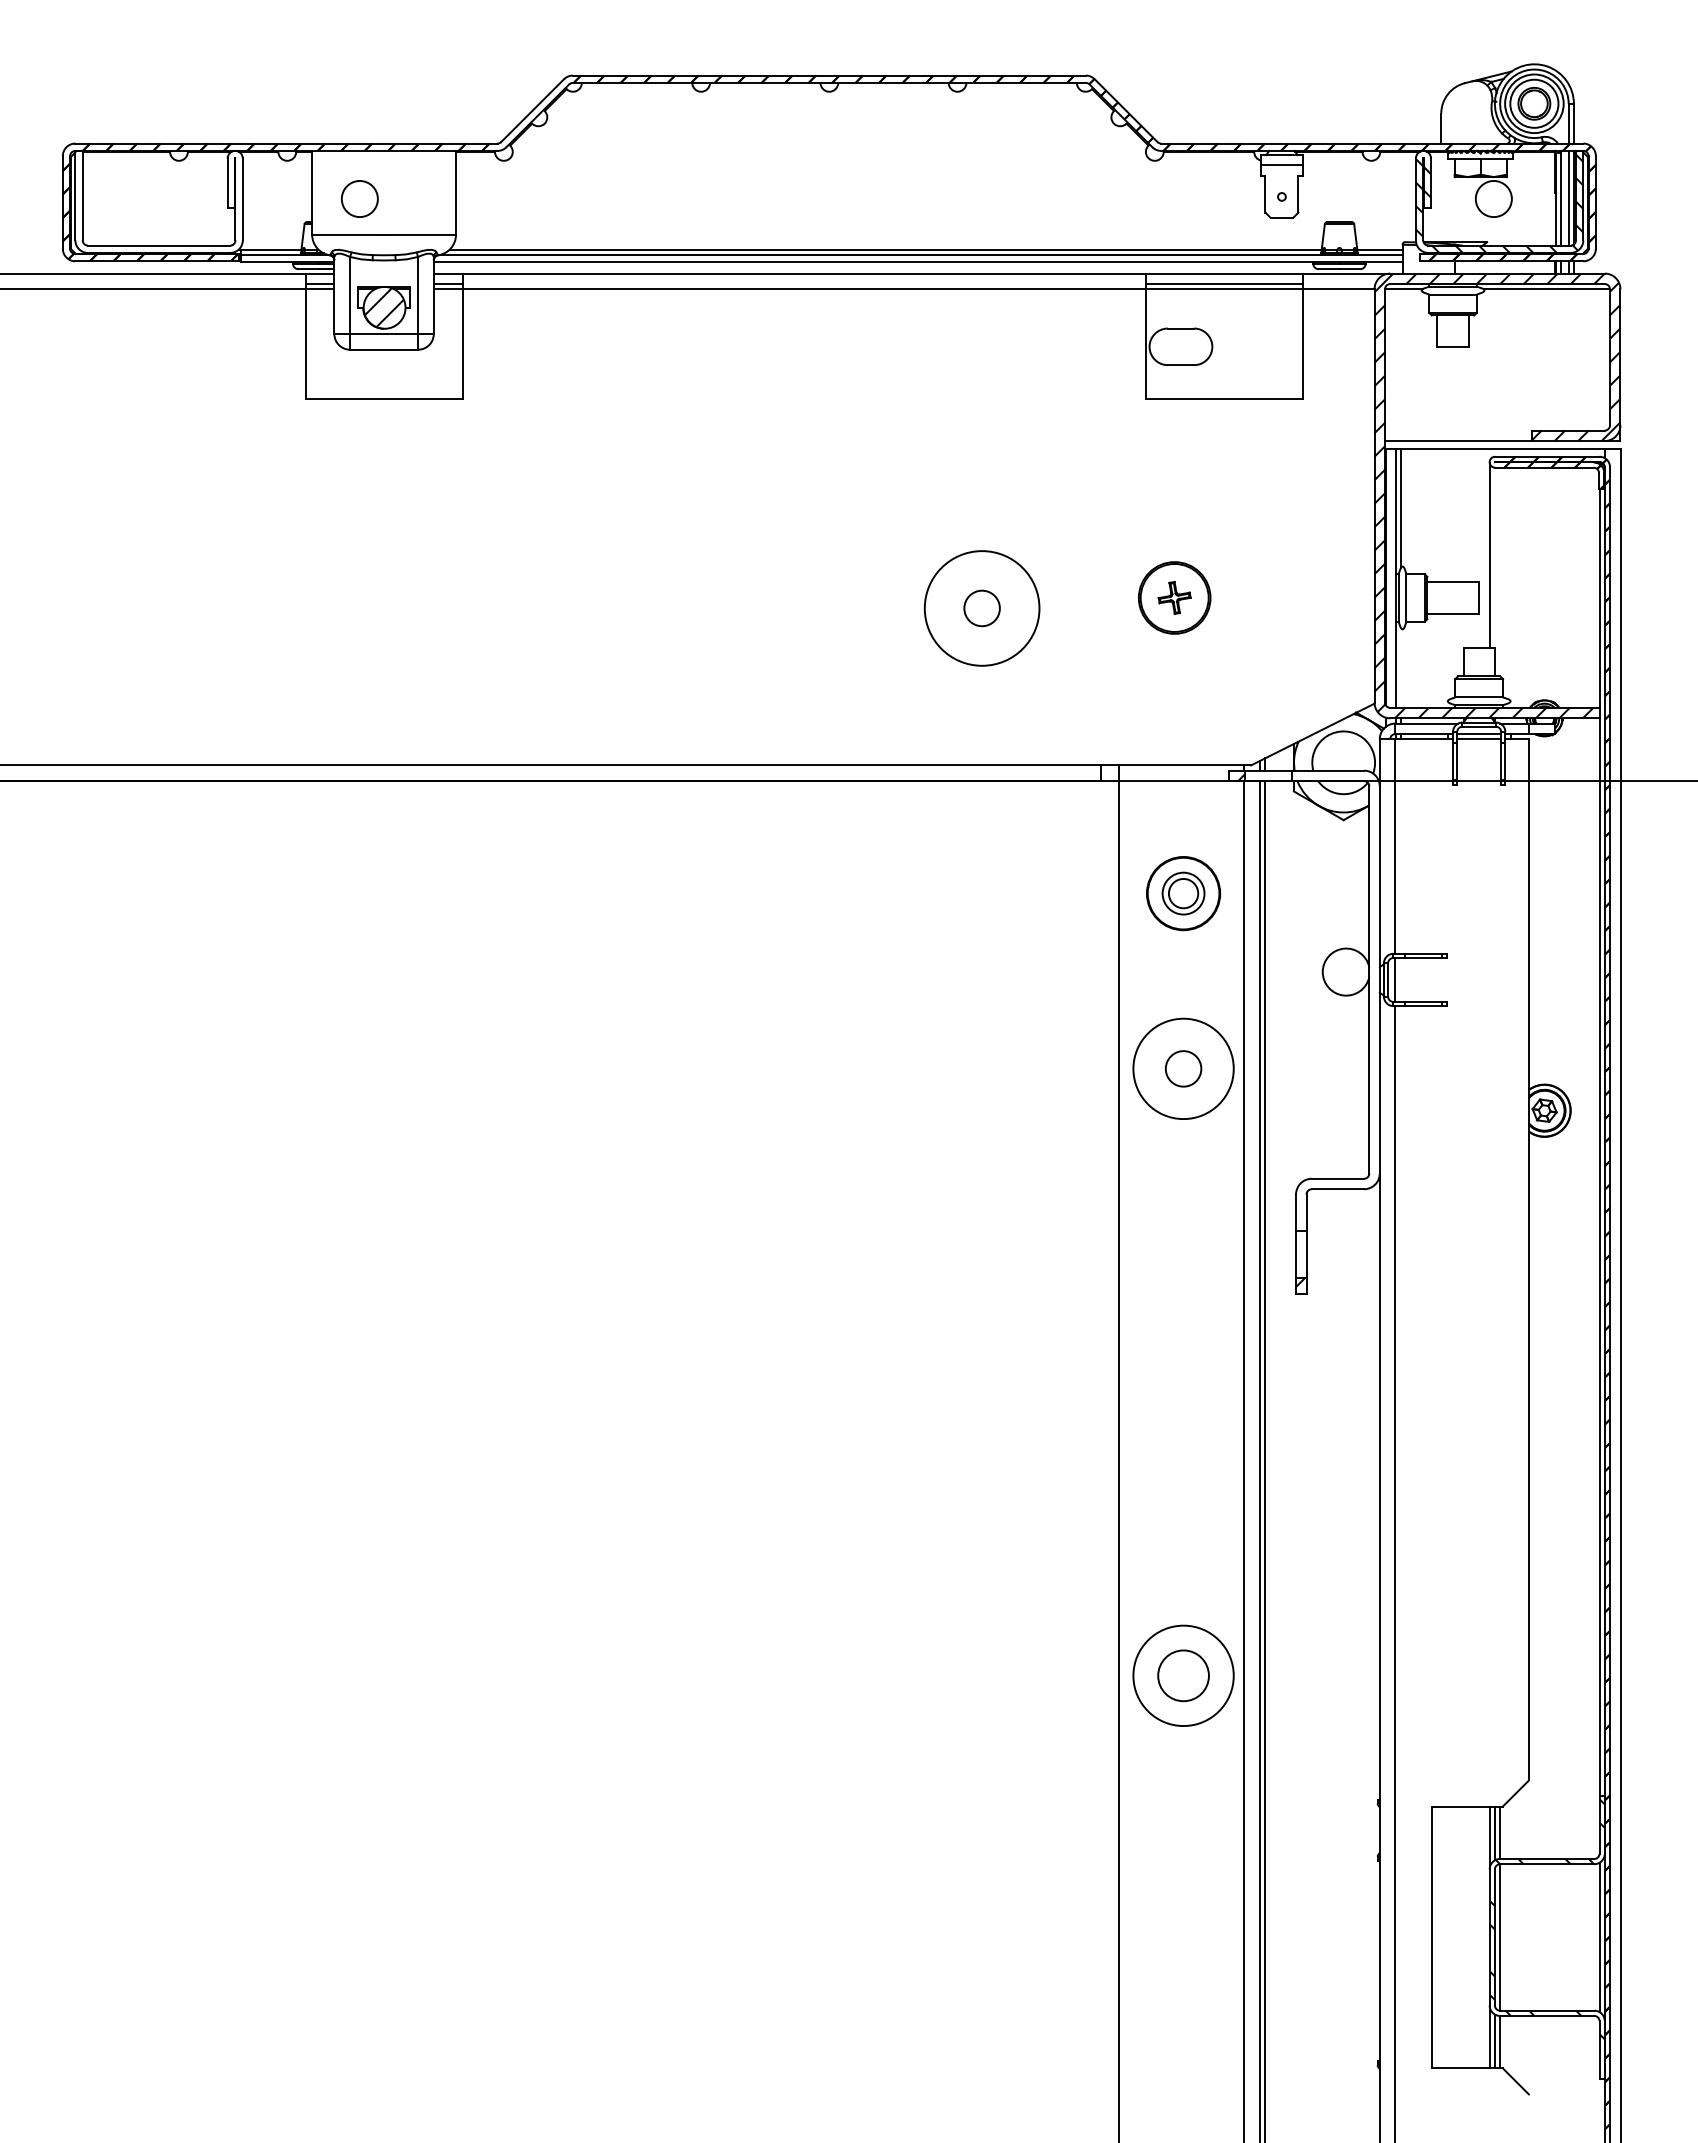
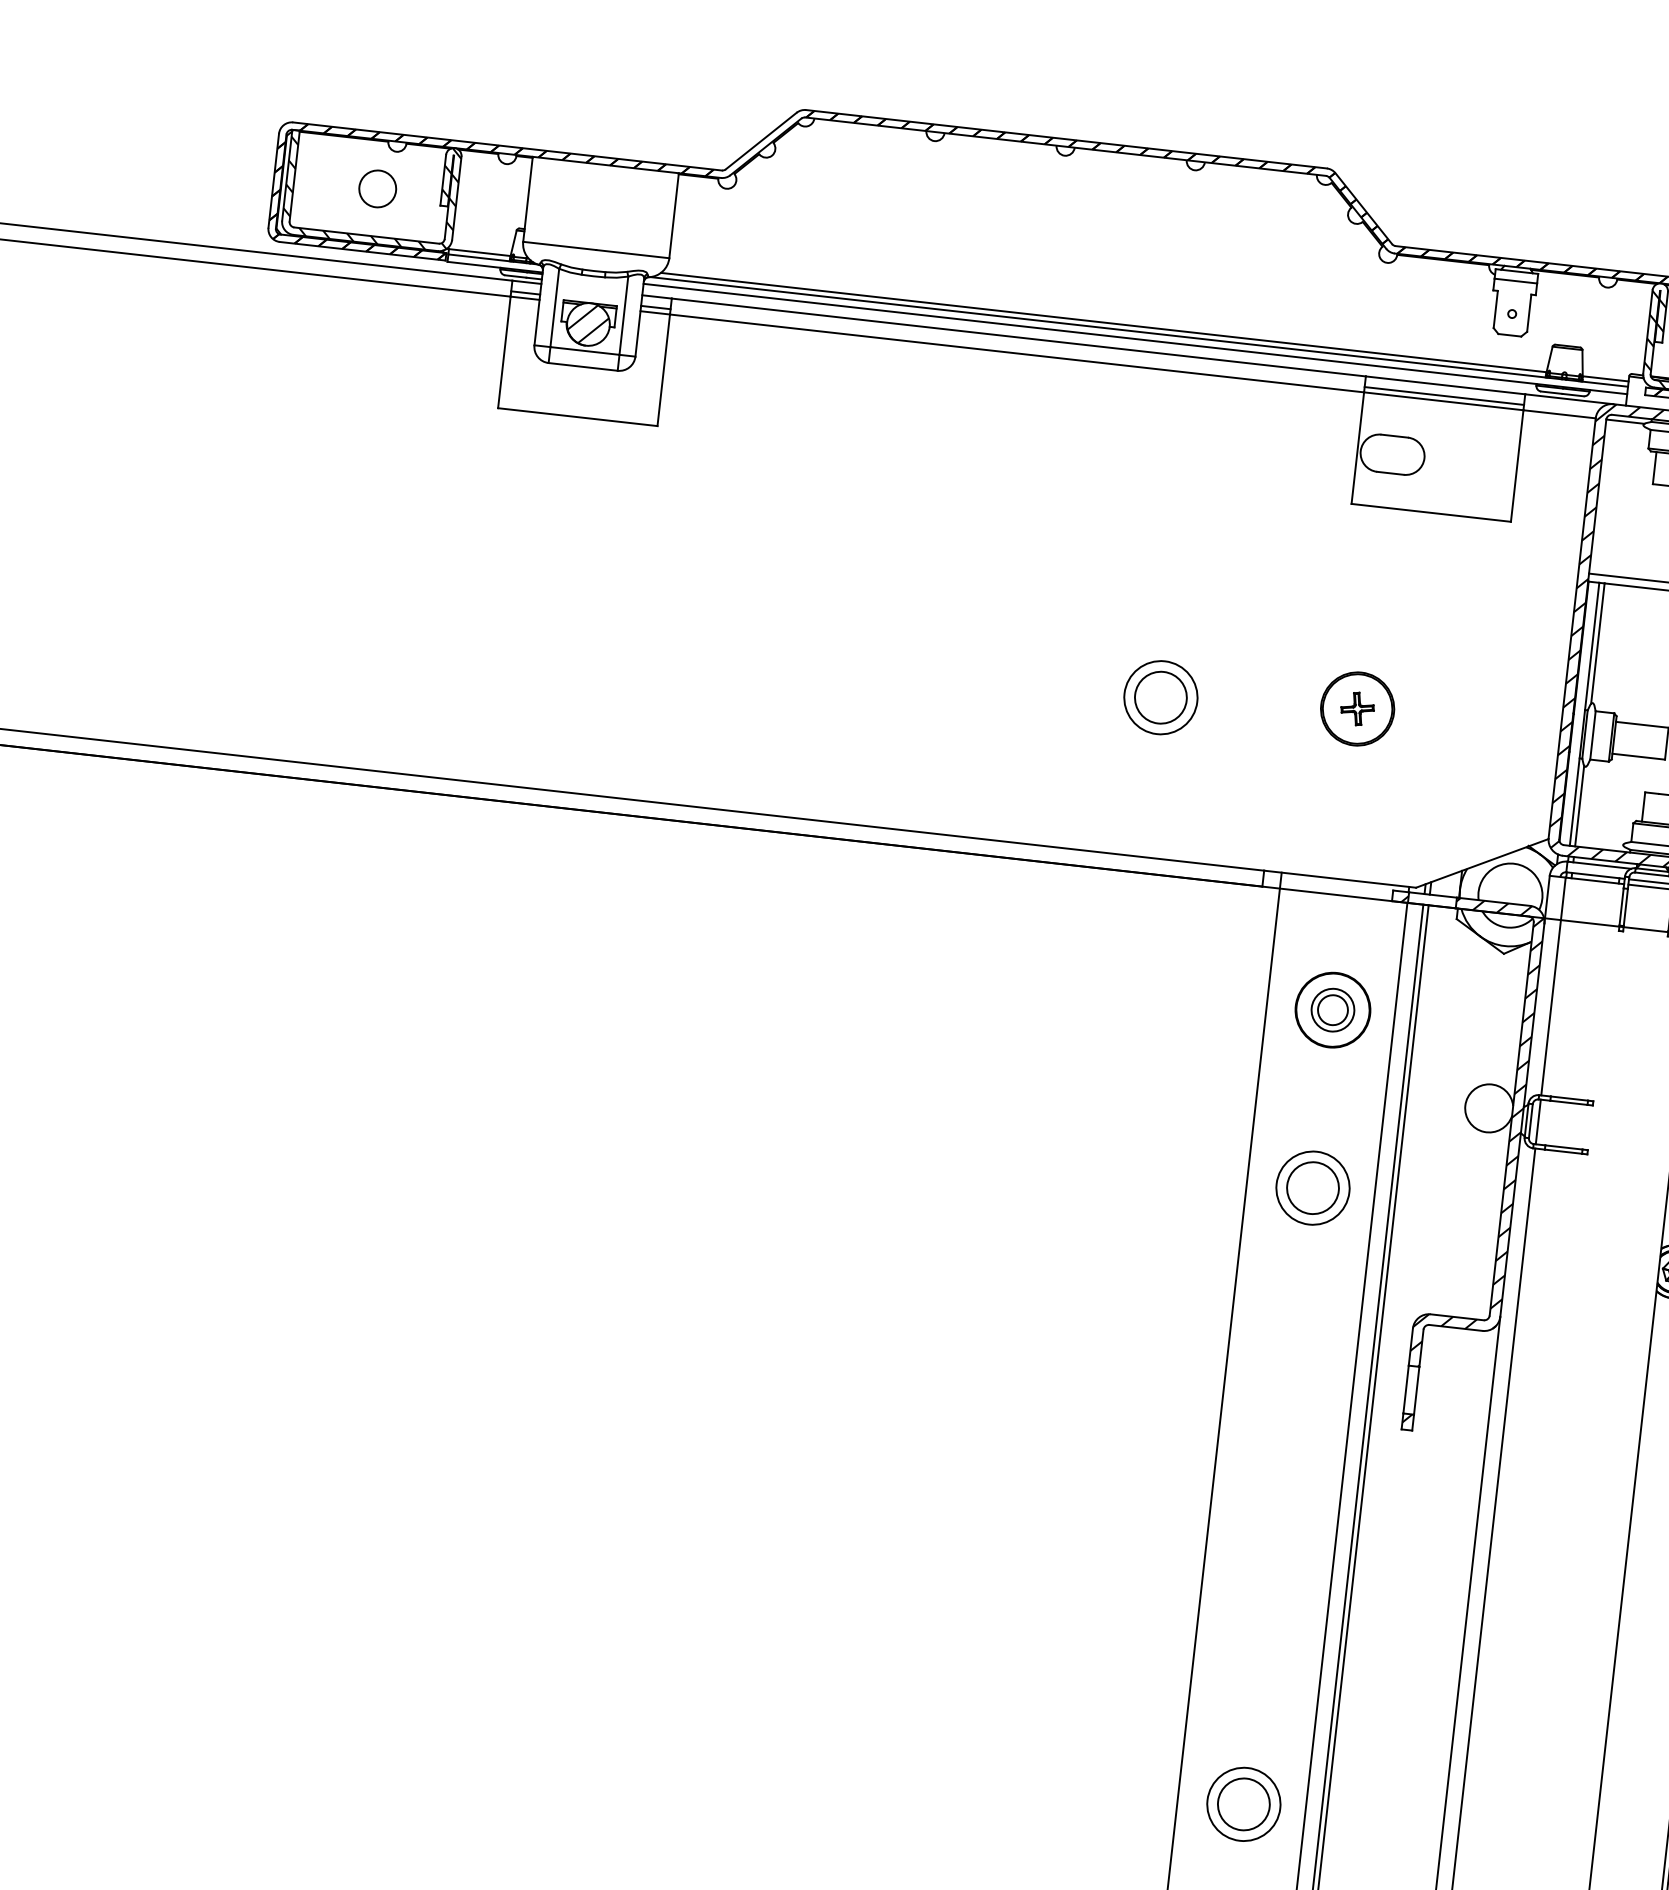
circle: (359, 198) -> (377, 188), moved
hatch: (158, 201) -> (371, 190), added
circle: (981, 608) -> (1160, 697), size x0.62
circle: (981, 608) -> (1160, 697), size x1.43
line: (1401, 667) -> (1579, 805), added
hatch: (1335, 1000) -> (1475, 1136), added
circle: (1183, 1068) -> (1312, 1187), size x0.71
circle: (1183, 1068) -> (1312, 1187), size x1.43
circle: (1183, 1675) -> (1243, 1804), size x0.71

